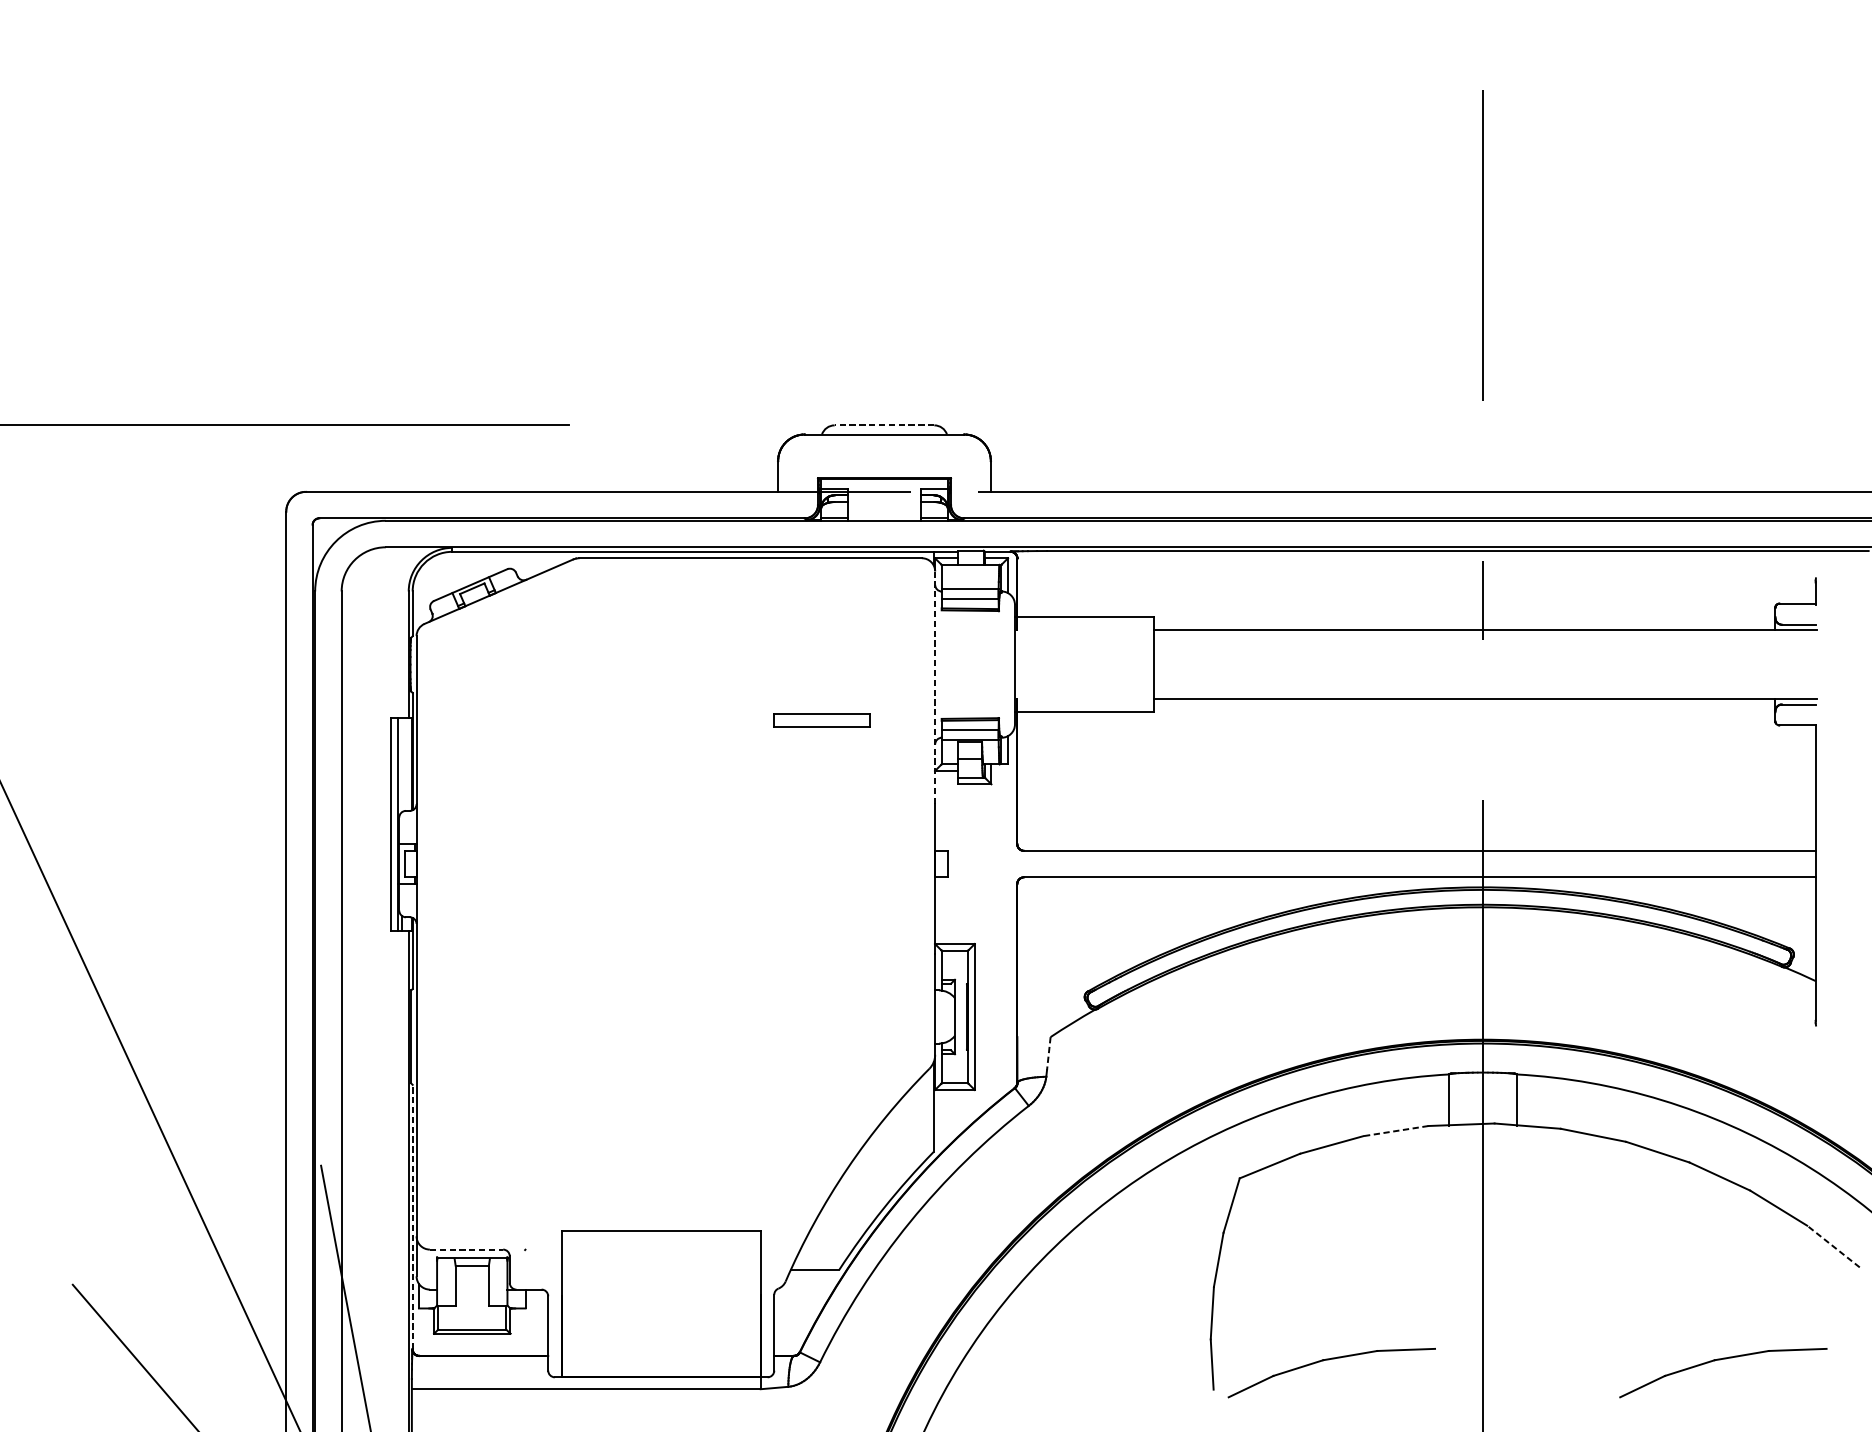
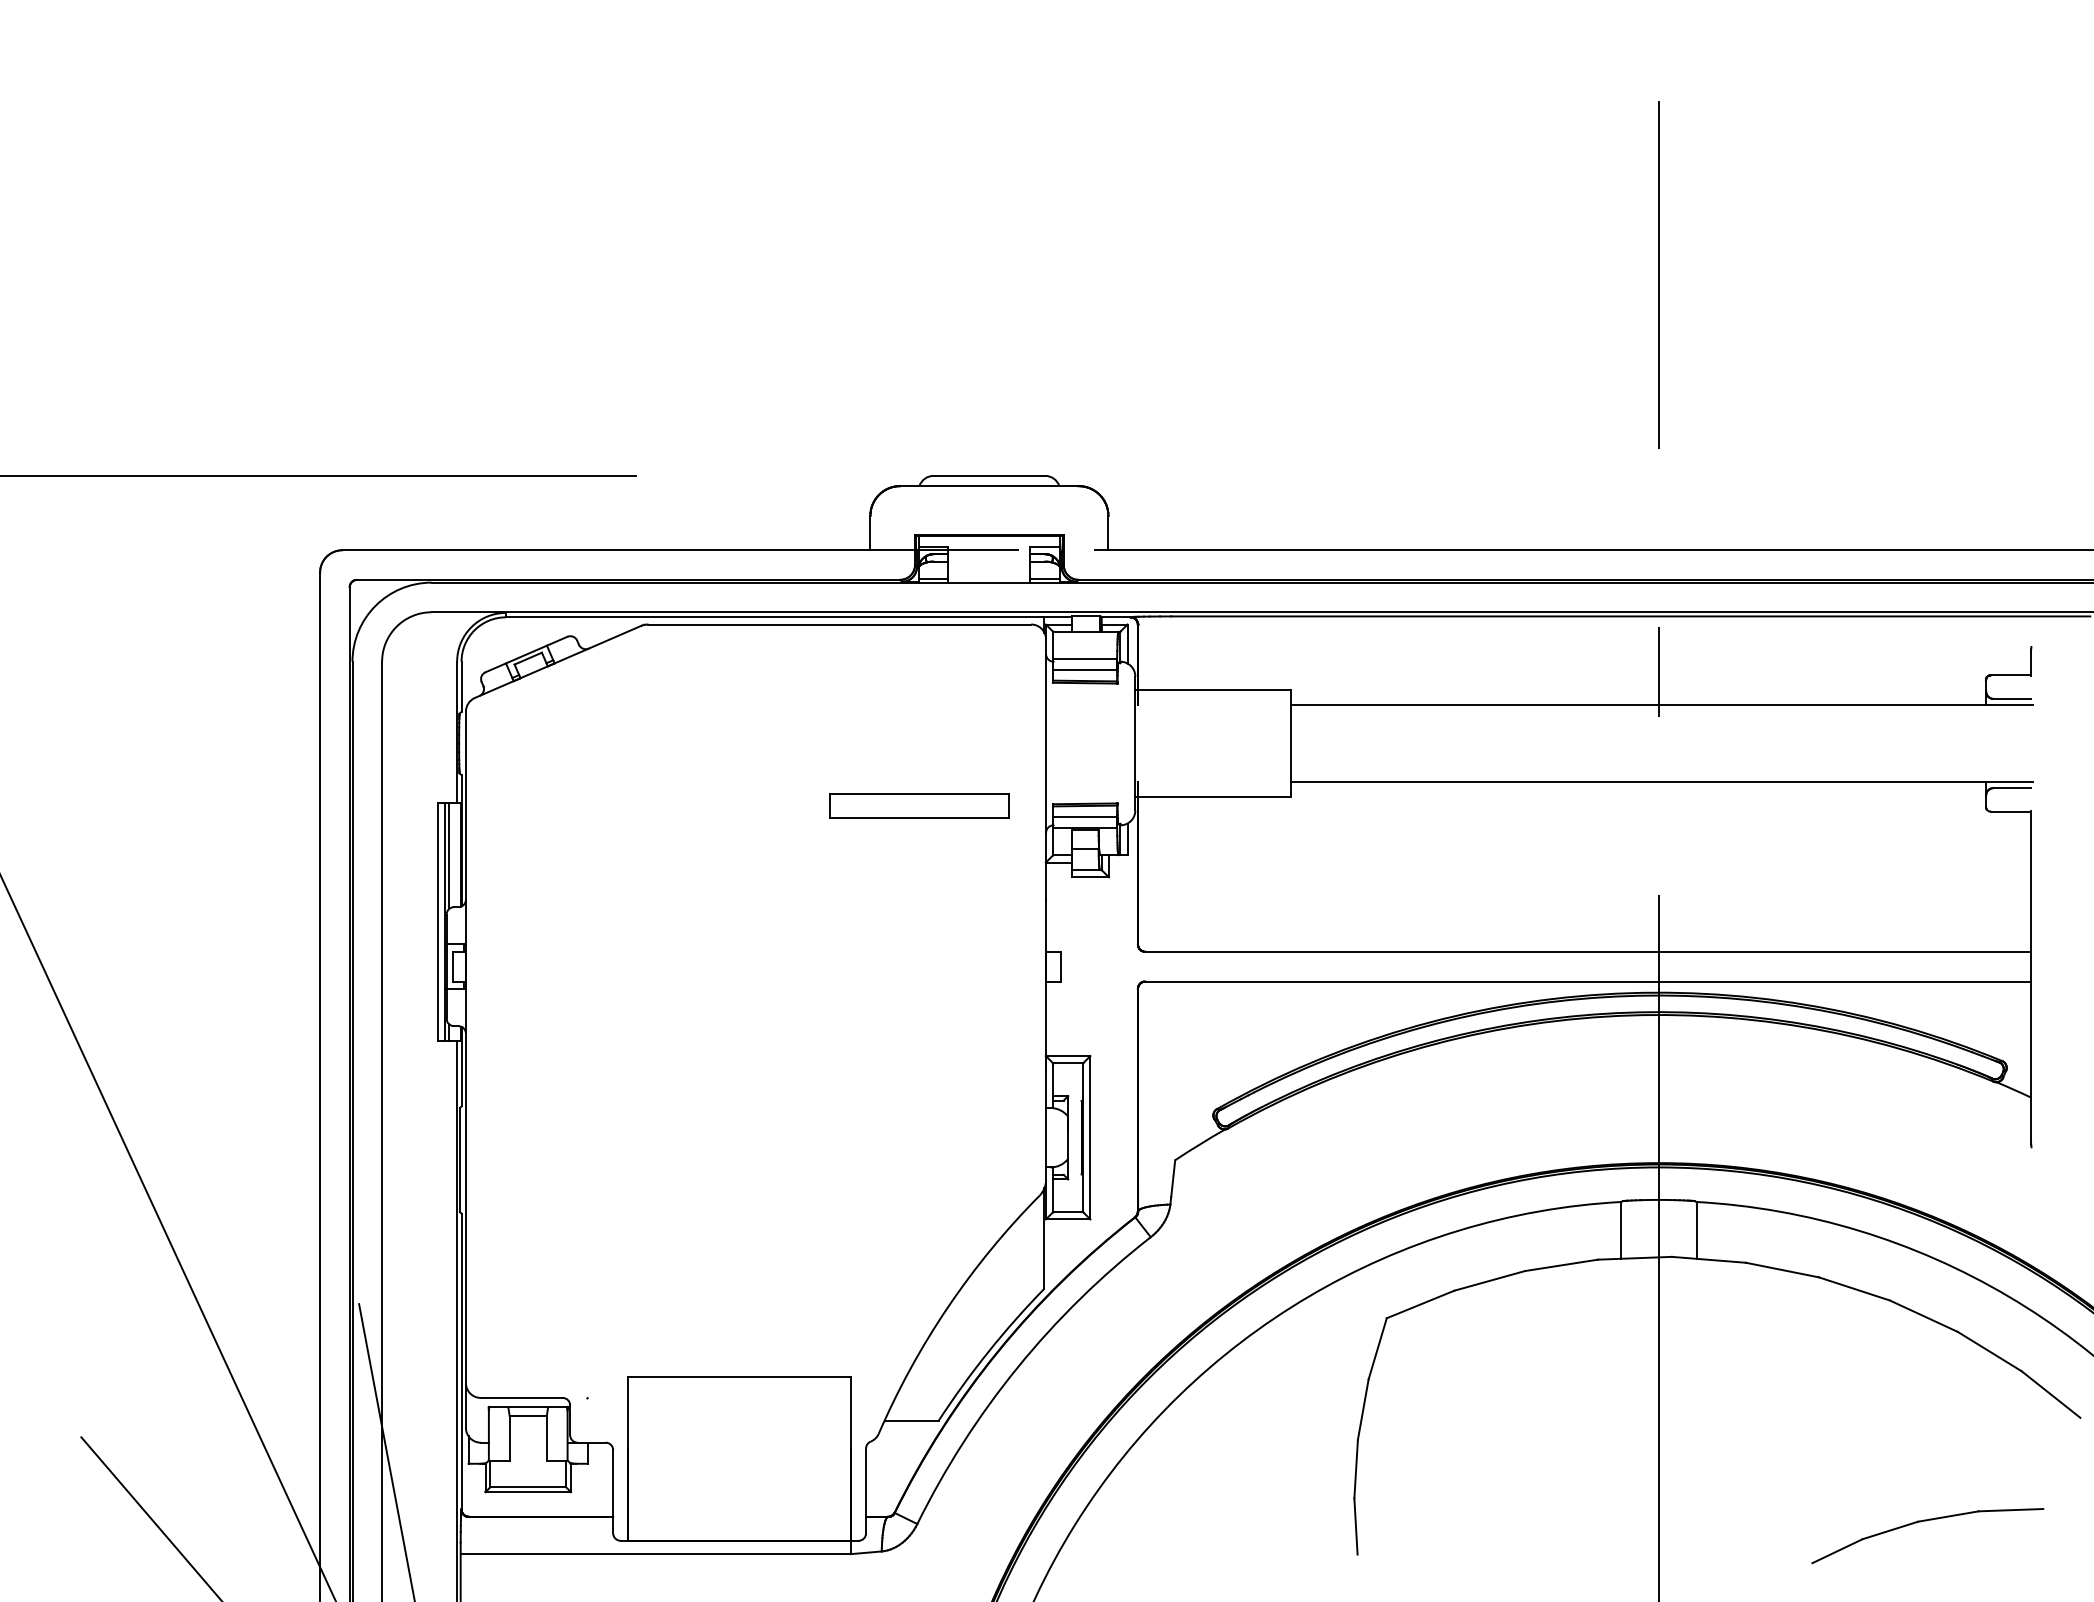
line: (884, 425) -> (989, 475), dashed -> solid
line: (935, 688) -> (1046, 770), dashed -> solid
part: (822, 720) -> (919, 805), size x1.67
line: (401, 764) -> (449, 855), added
line: (1049, 1053) -> (1173, 1178), dashed -> solid
line: (1395, 1131) -> (1561, 1265), dashed -> solid
line: (412, 1217) -> (461, 1361), dashed -> solid
line: (1833, 1246) -> (2050, 1394), dashed -> solid
line: (466, 1249) -> (521, 1397), dashed -> solid
part: (1330, 1360) -> (1488, 1521), removed

